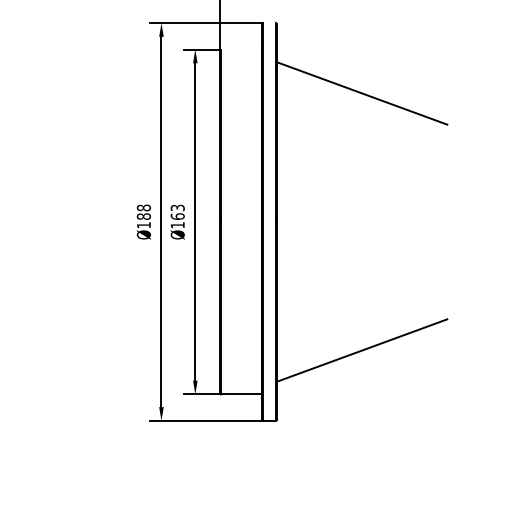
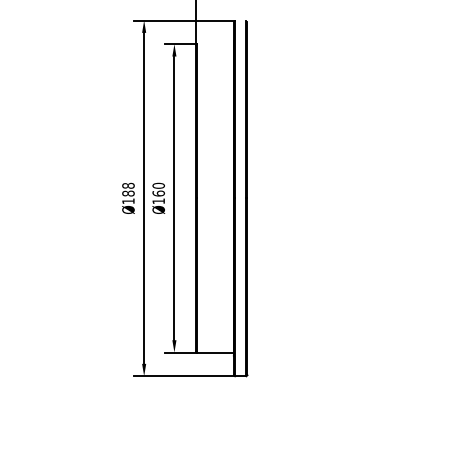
line: (362, 93) -> (323, 83), removed
text: (177, 207) -> (158, 185), Ø163 -> Ø160
line: (362, 350) -> (323, 313), removed

